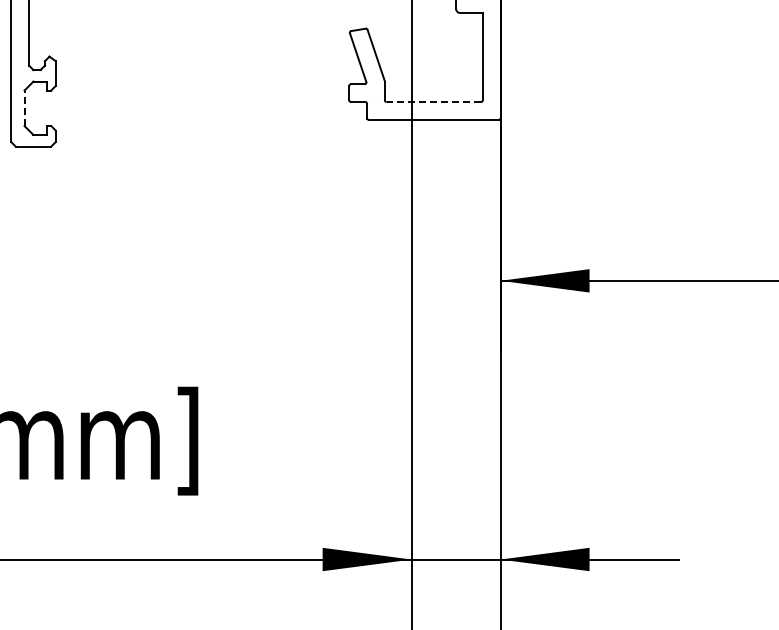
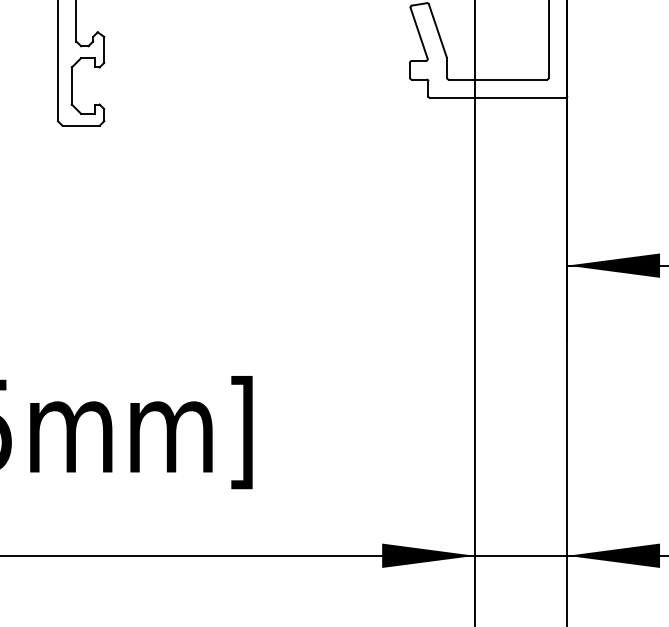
line: (433, 102) -> (497, 79), dashed -> solid
line: (24, 108) -> (71, 86), dashed -> solid

